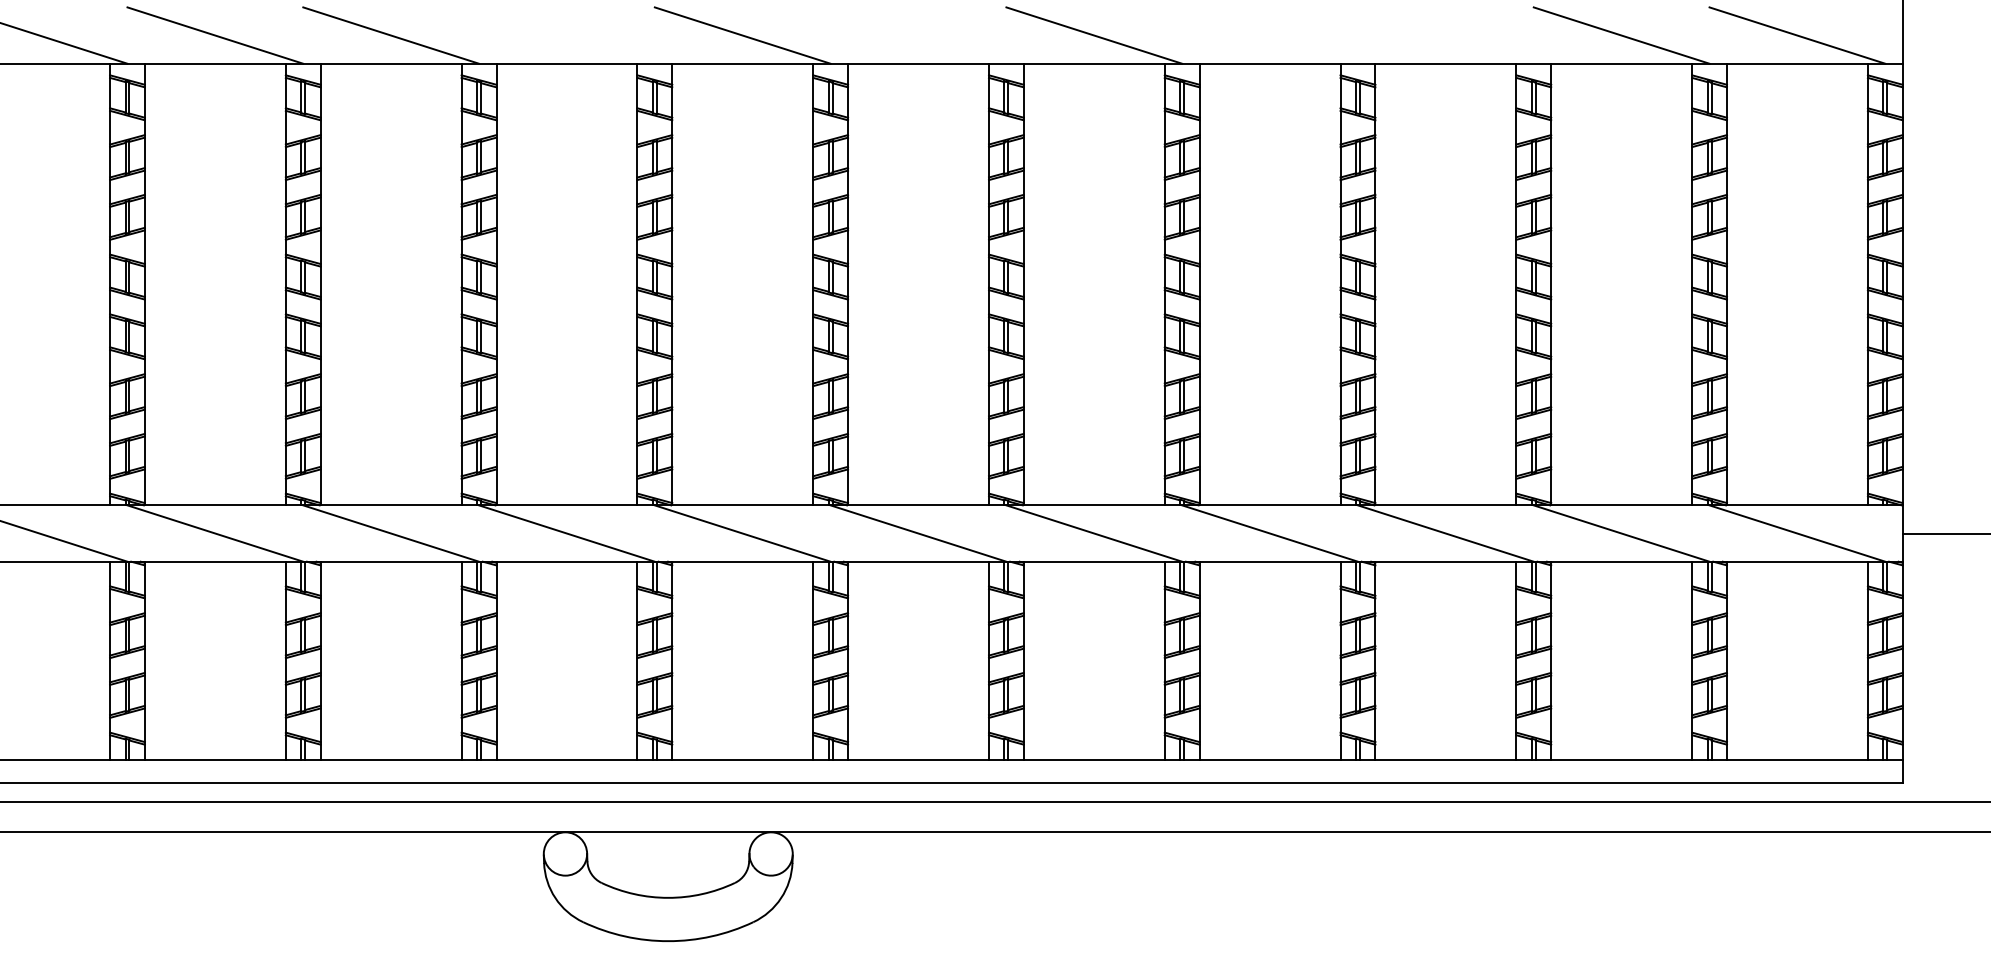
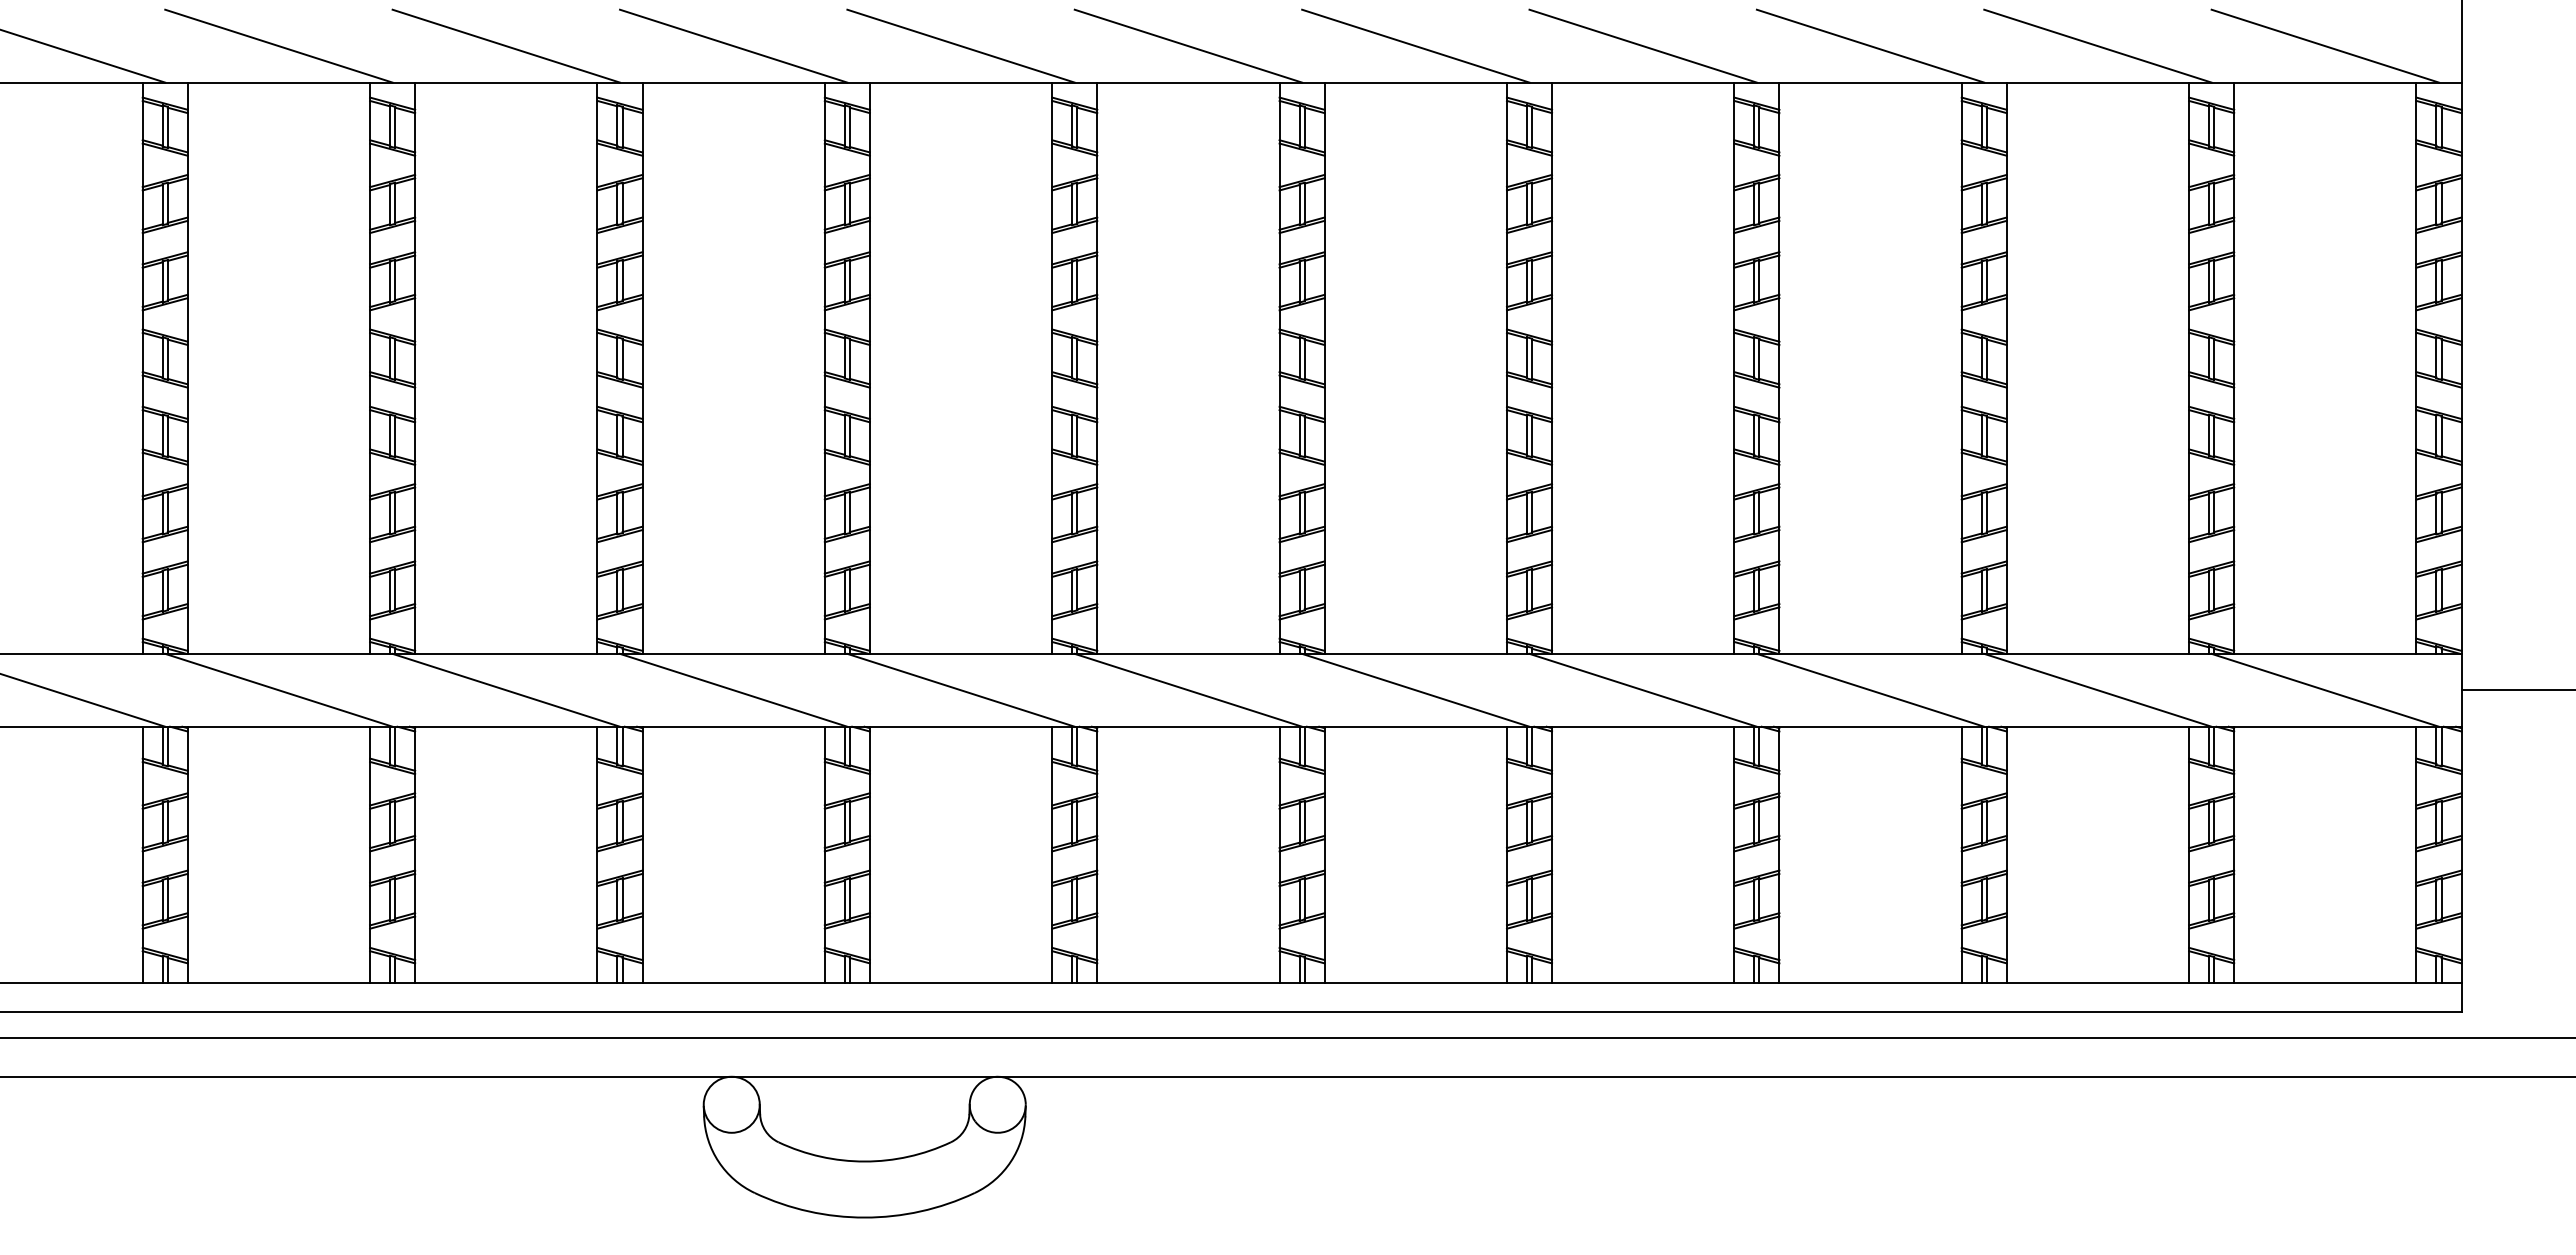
line: (566, 35) -> (733, 45), added
line: (918, 35) -> (1188, 45), added
line: (1269, 35) -> (1642, 45), added
line: (1445, 35) -> (1870, 45), added

